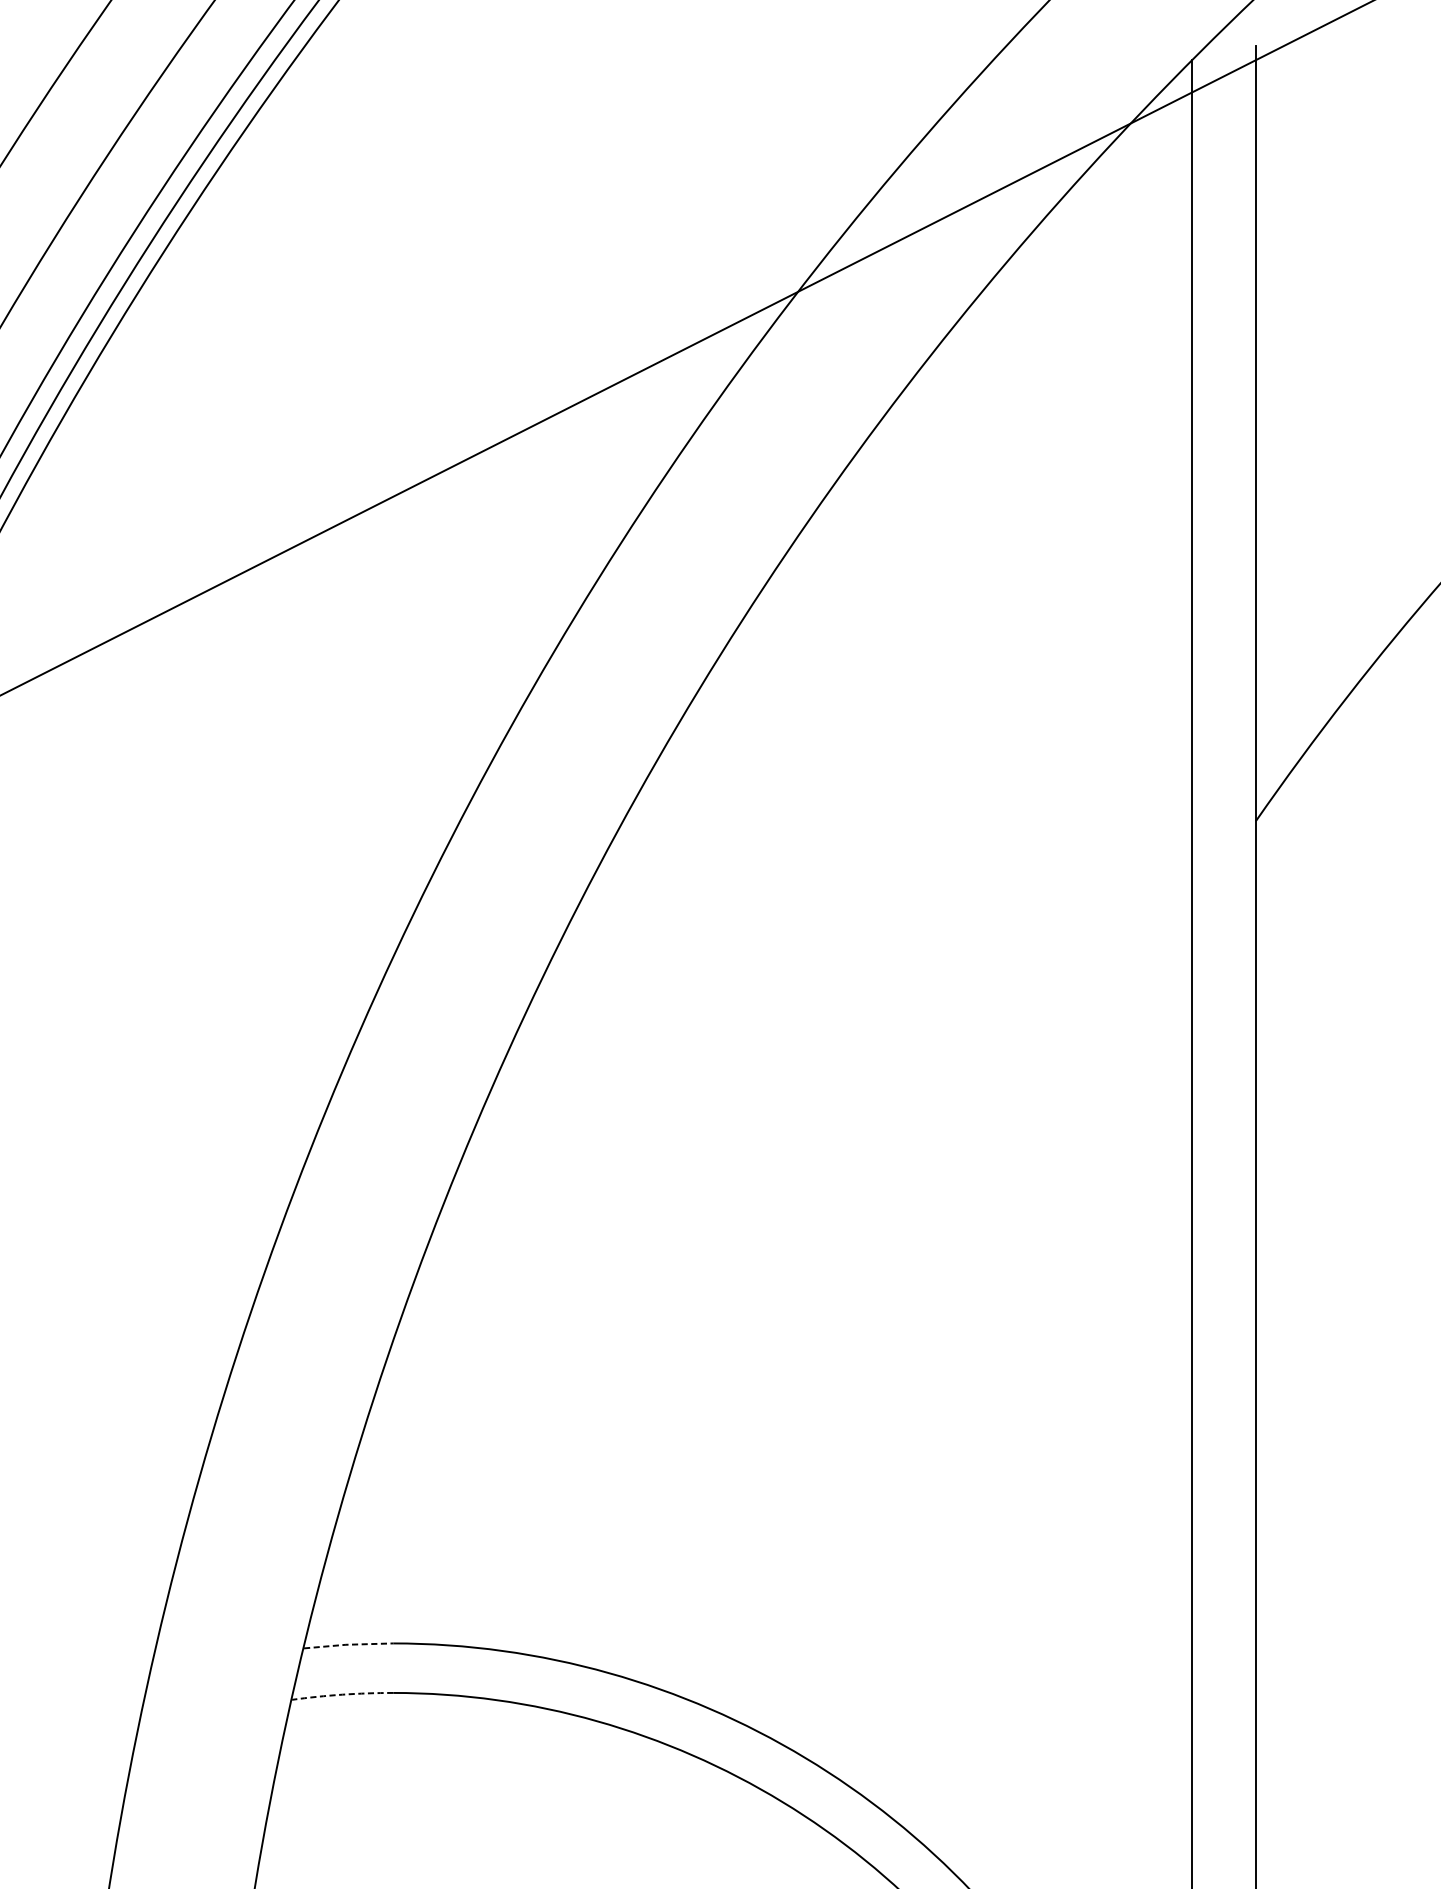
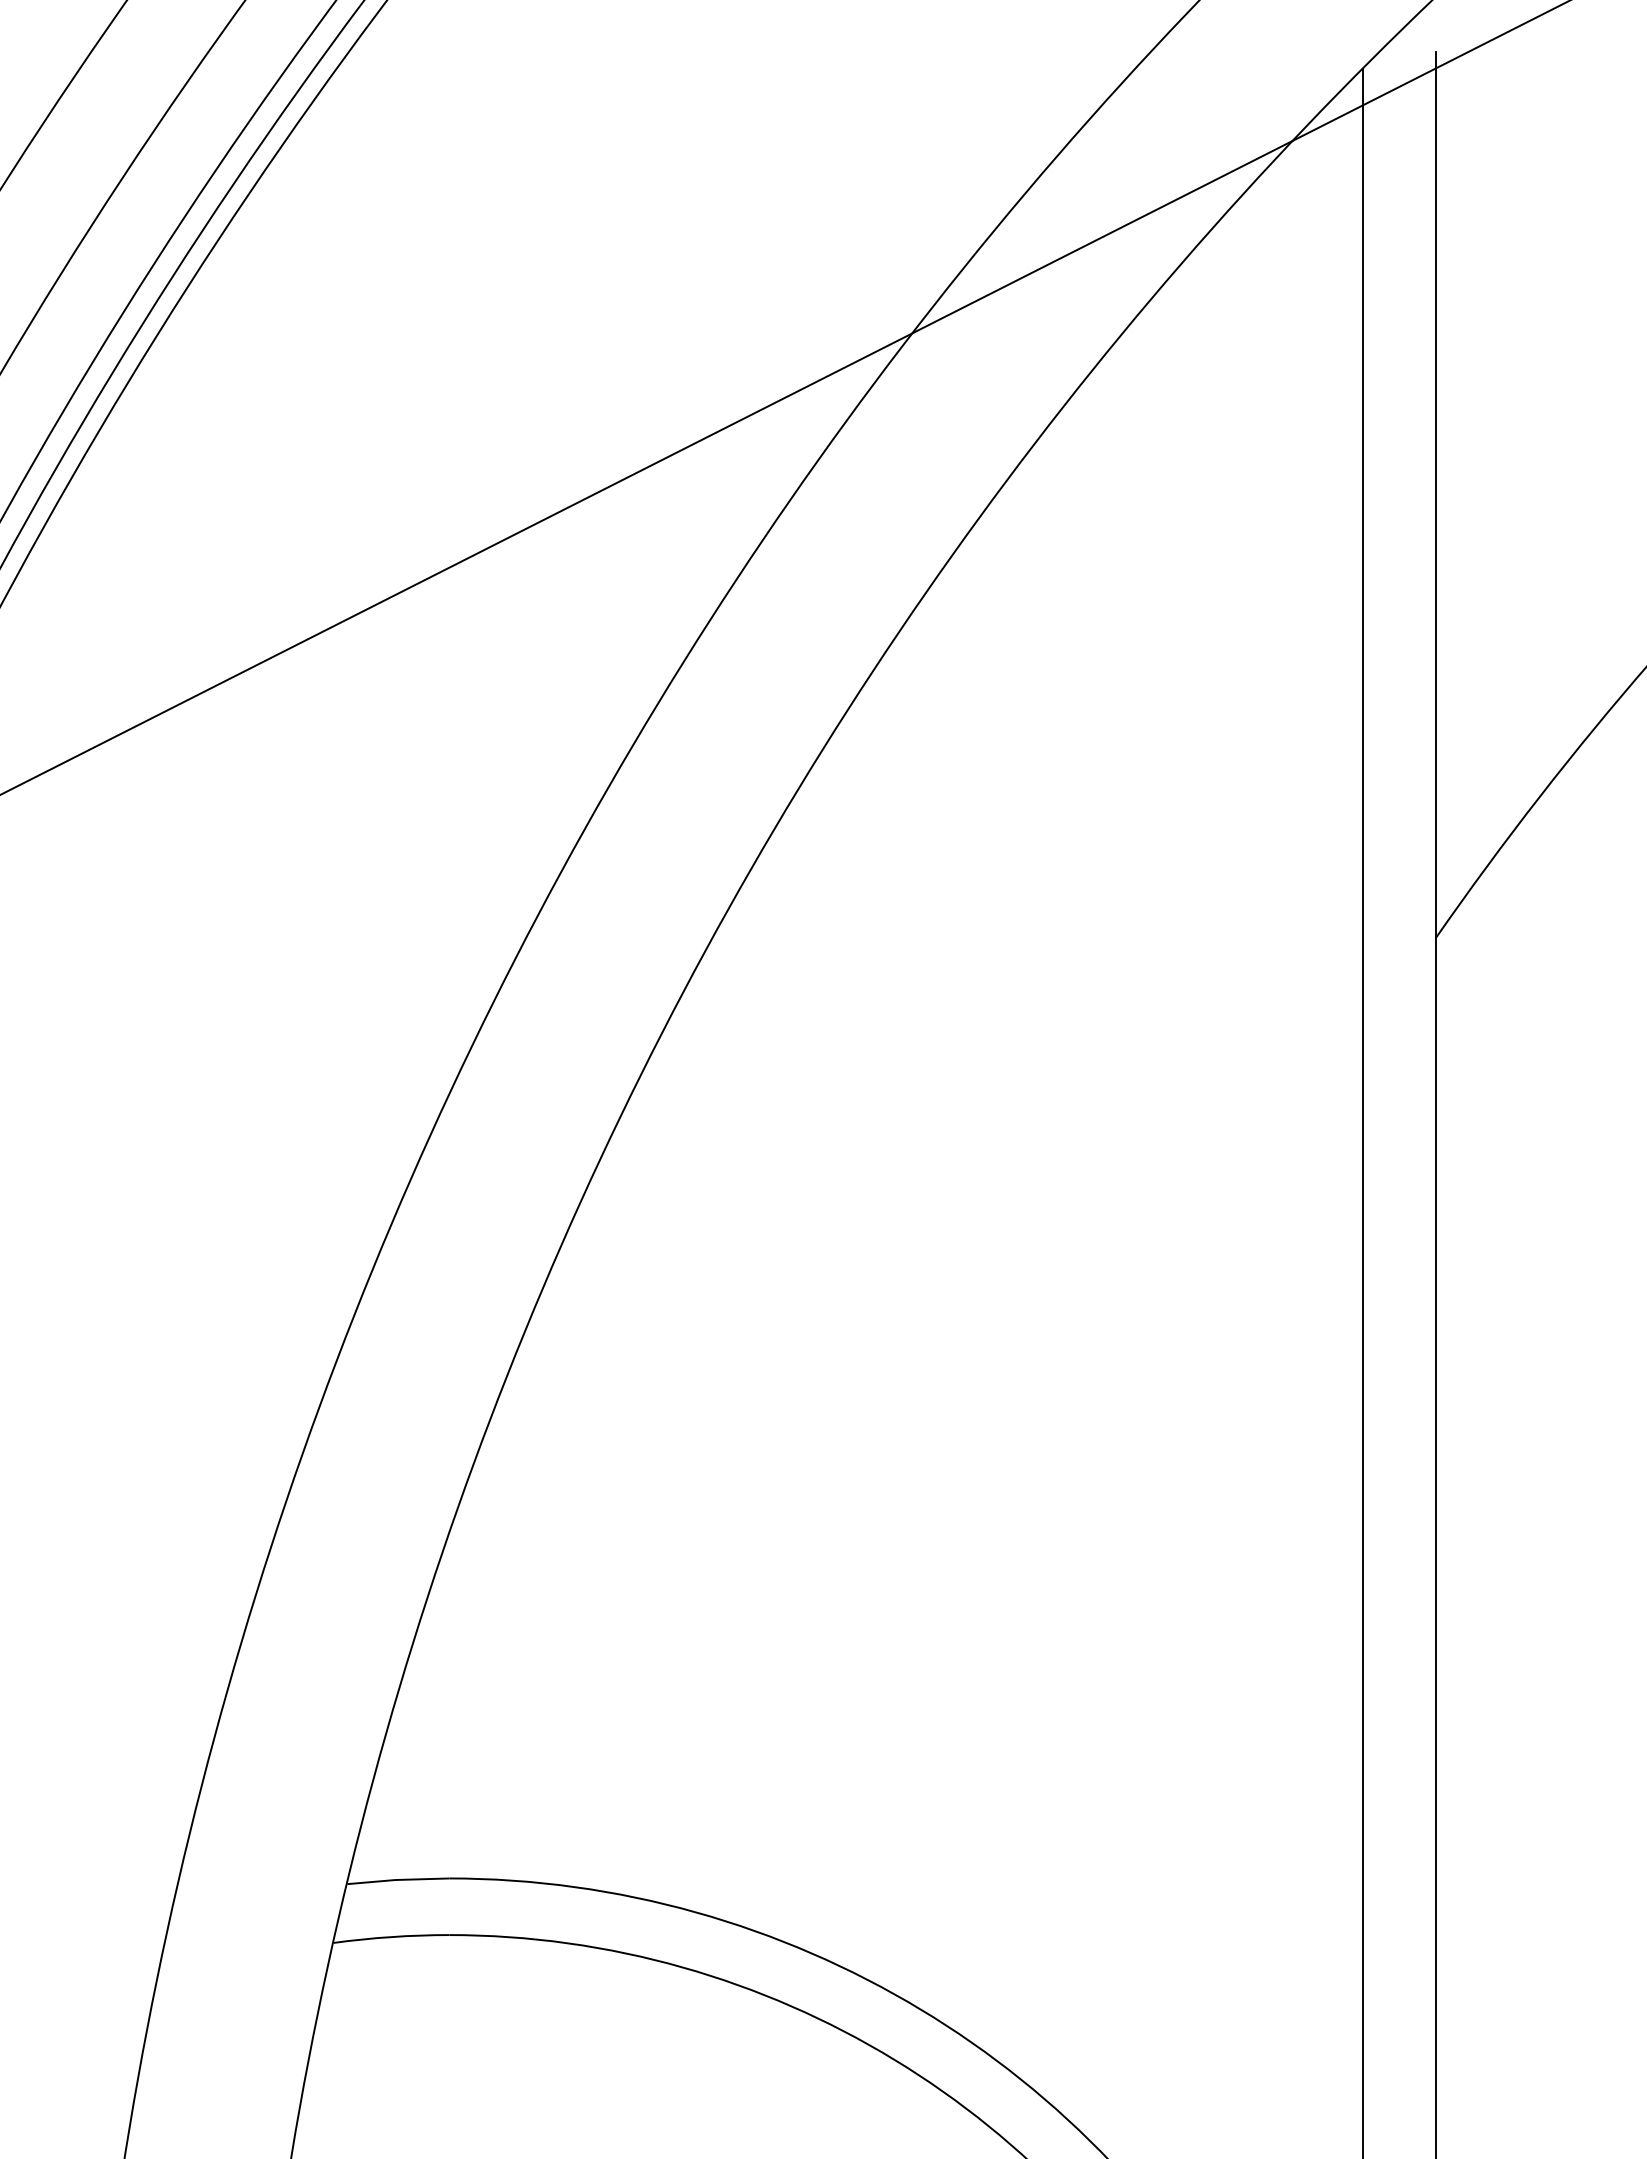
line: (348, 1644) -> (398, 1879), dashed -> solid
arc: (342, 1695) -> (391, 1937), dashed -> solid

